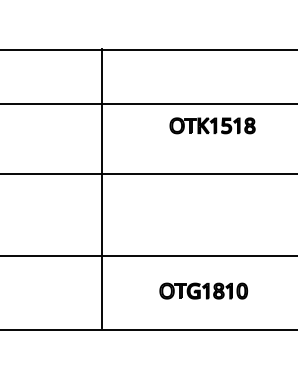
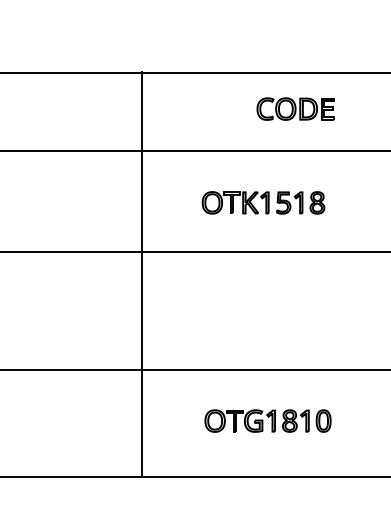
part: (208, 74) -> (295, 108), added
part: (212, 125) -> (263, 202), moved
part: (203, 290) -> (267, 420), moved

